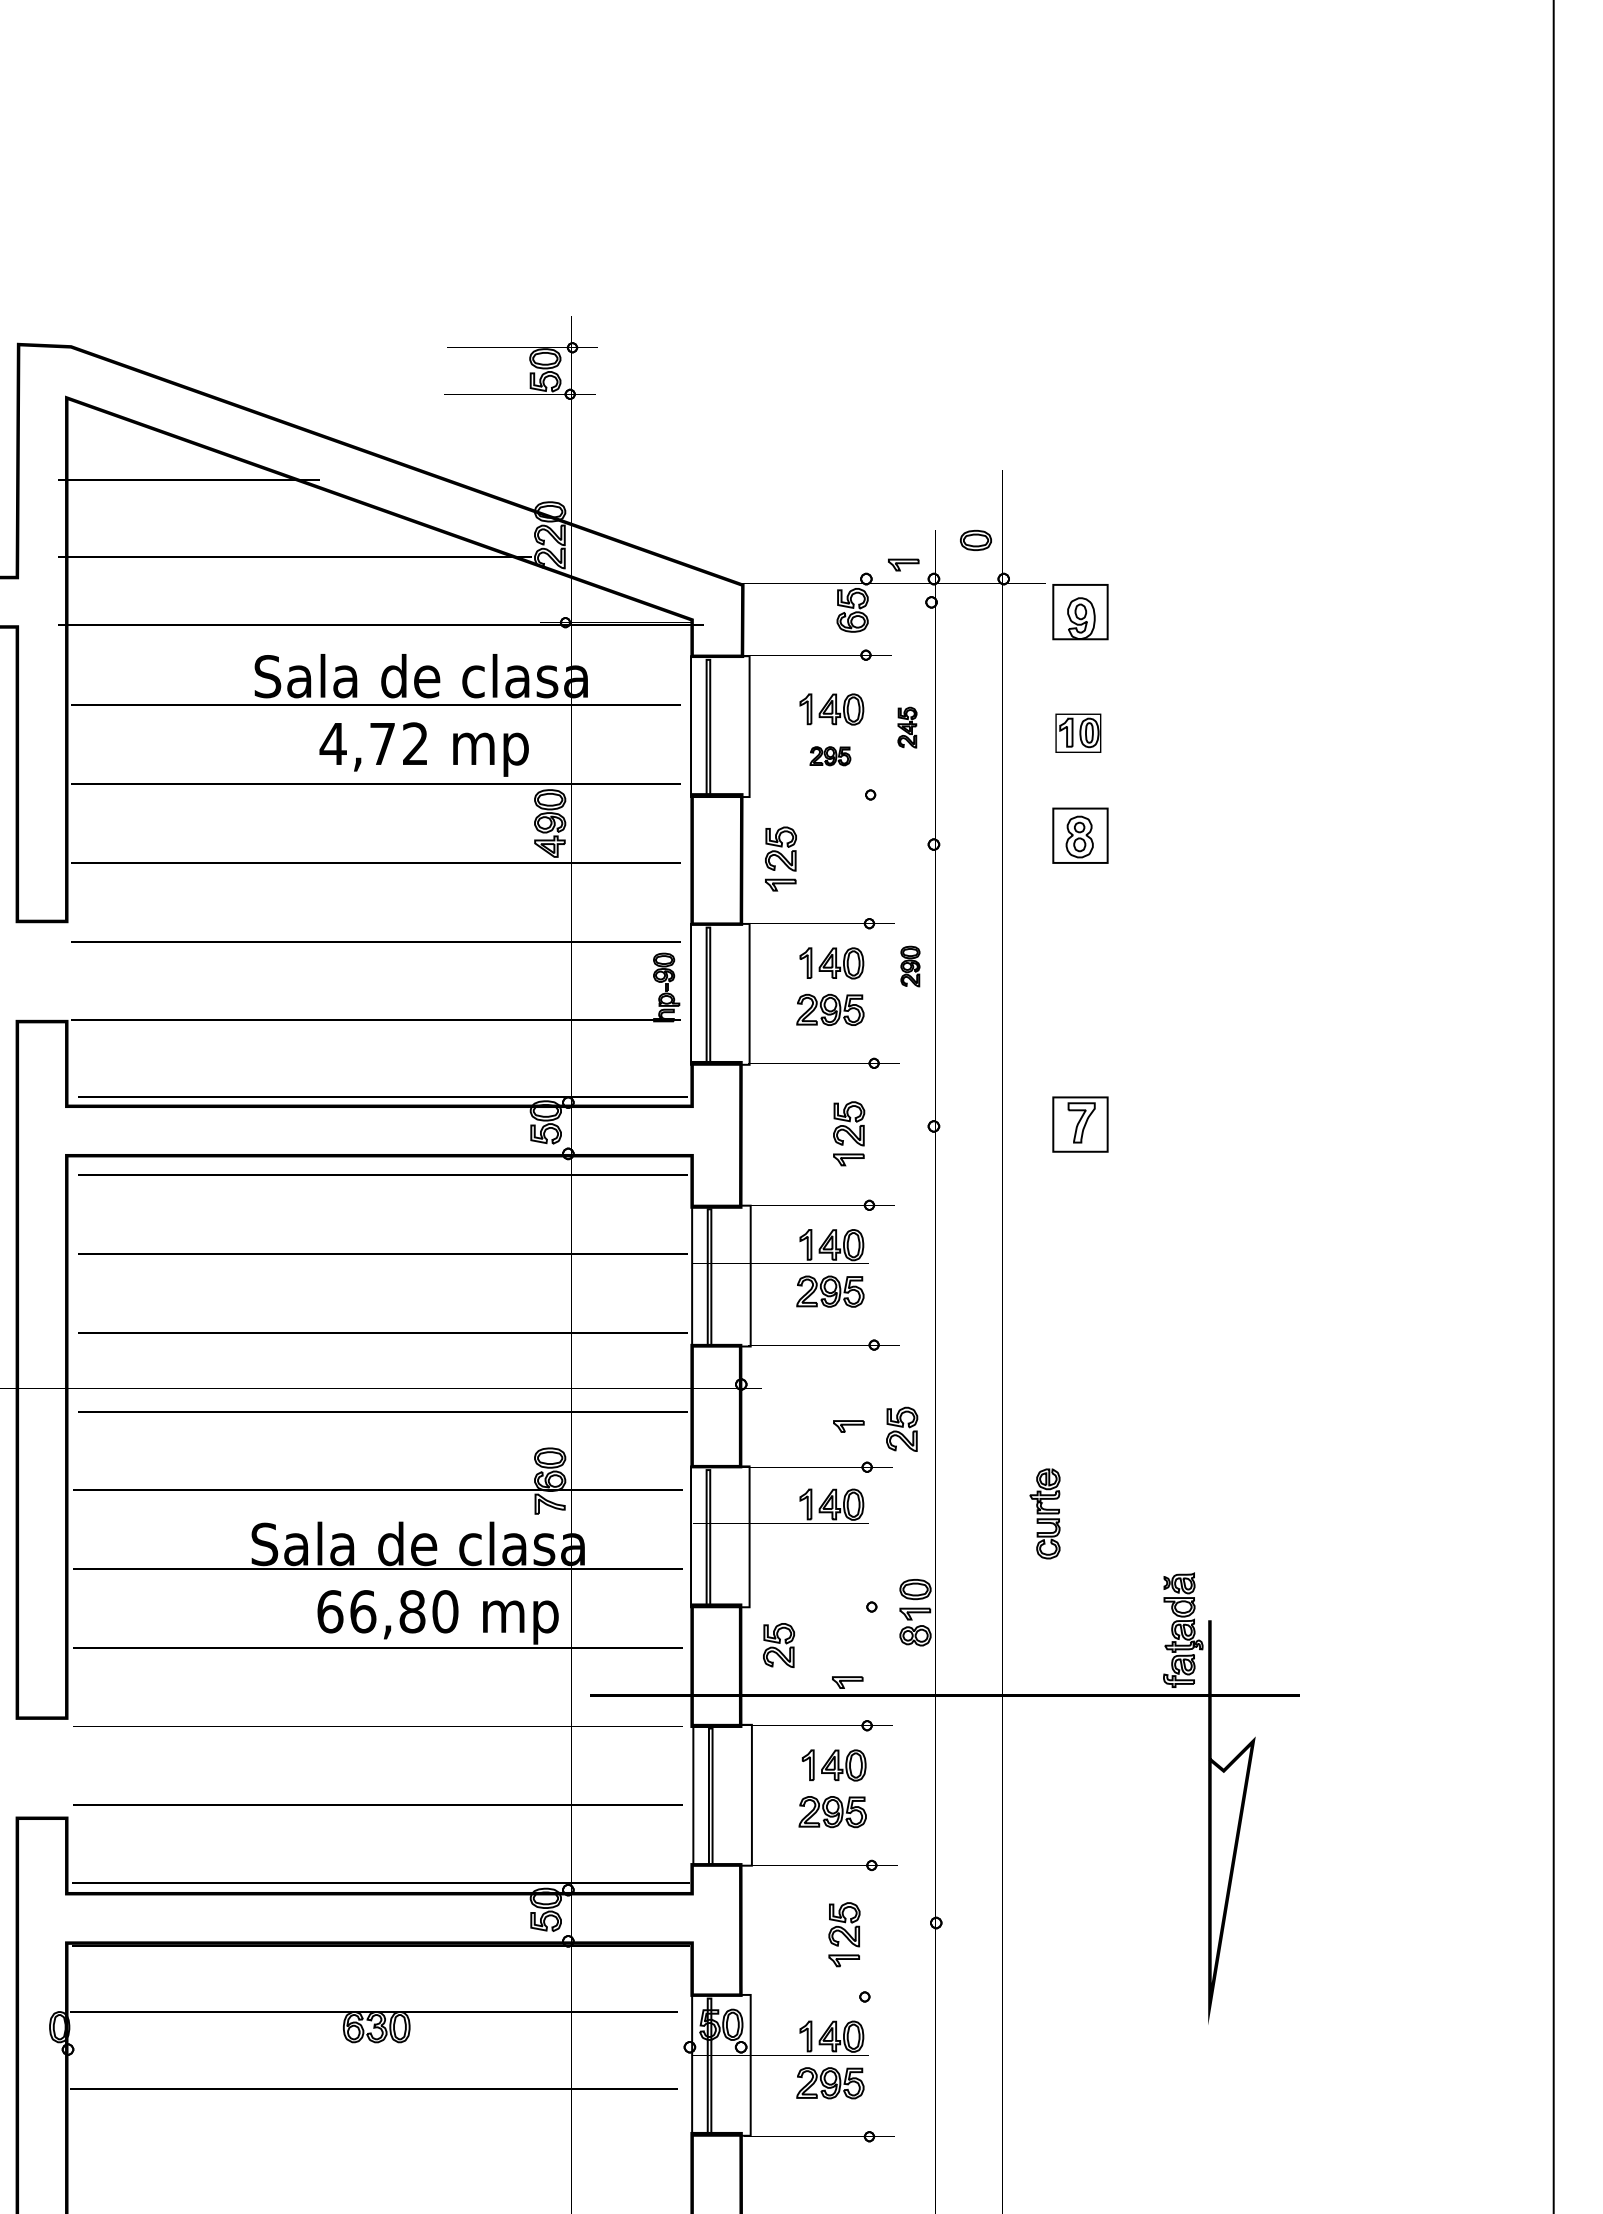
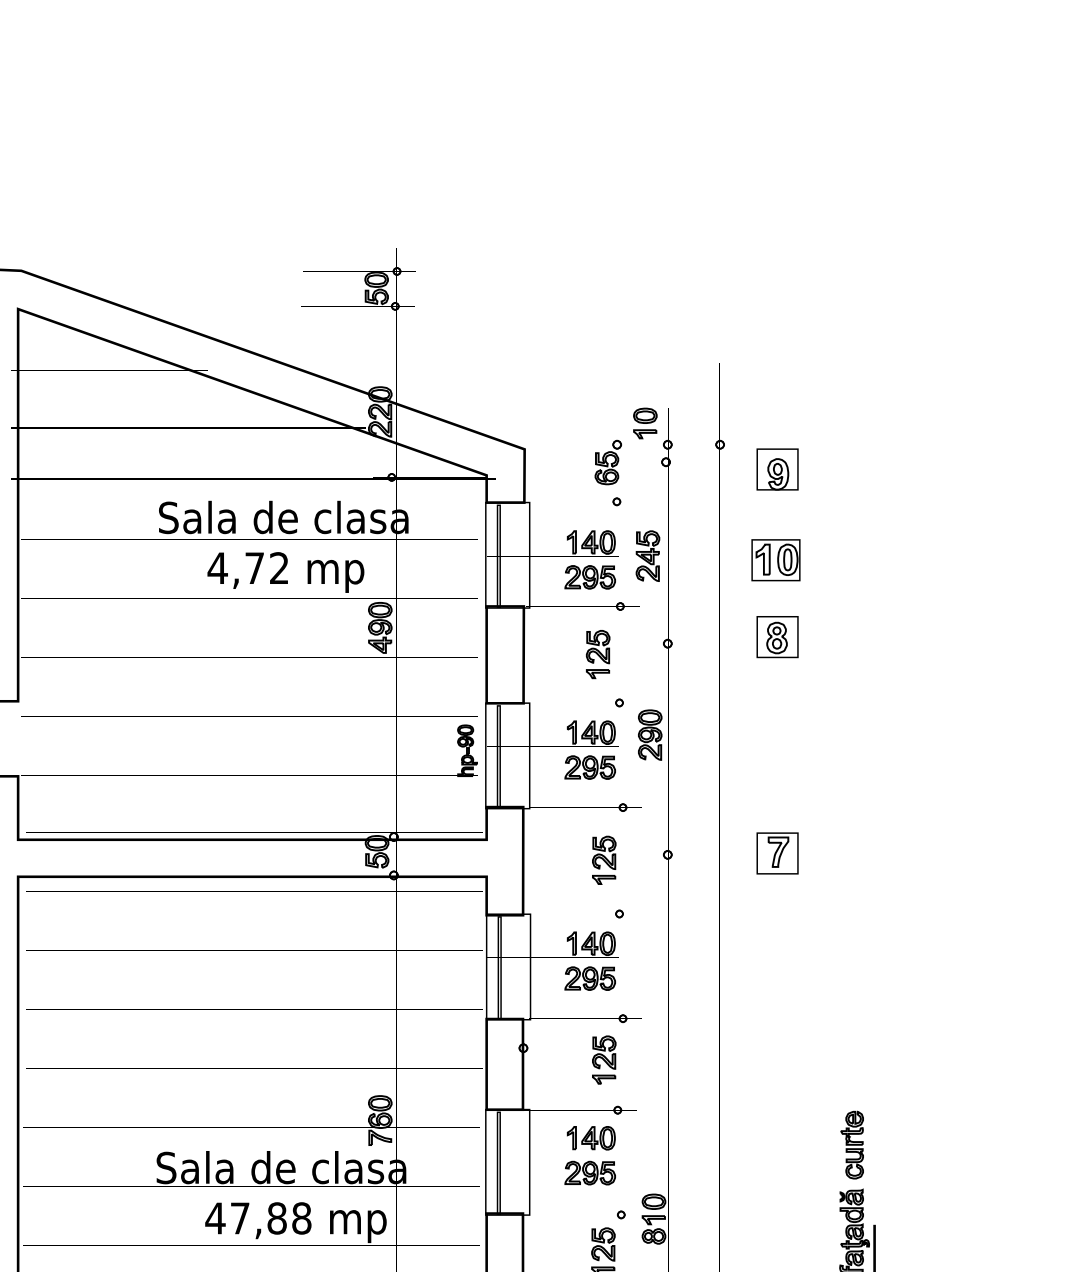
part: (975, 540) -> (645, 415), moved
part: (907, 727) -> (648, 555), size x1.67
part: (1078, 733) -> (776, 560), size x1.43
part: (830, 756) -> (590, 577), size x1.67
part: (780, 858) -> (597, 654), moved
part: (910, 966) -> (650, 735), size x1.67
part: (902, 1428) -> (604, 1051), moved
part: (1044, 1513) -> (851, 1144), moved
part: (830, 1551) -> (590, 1173), added
text: (387, 1611) -> (258, 1218), 66,80 -> 47,88
part: (778, 1645) -> (603, 1244), moved

